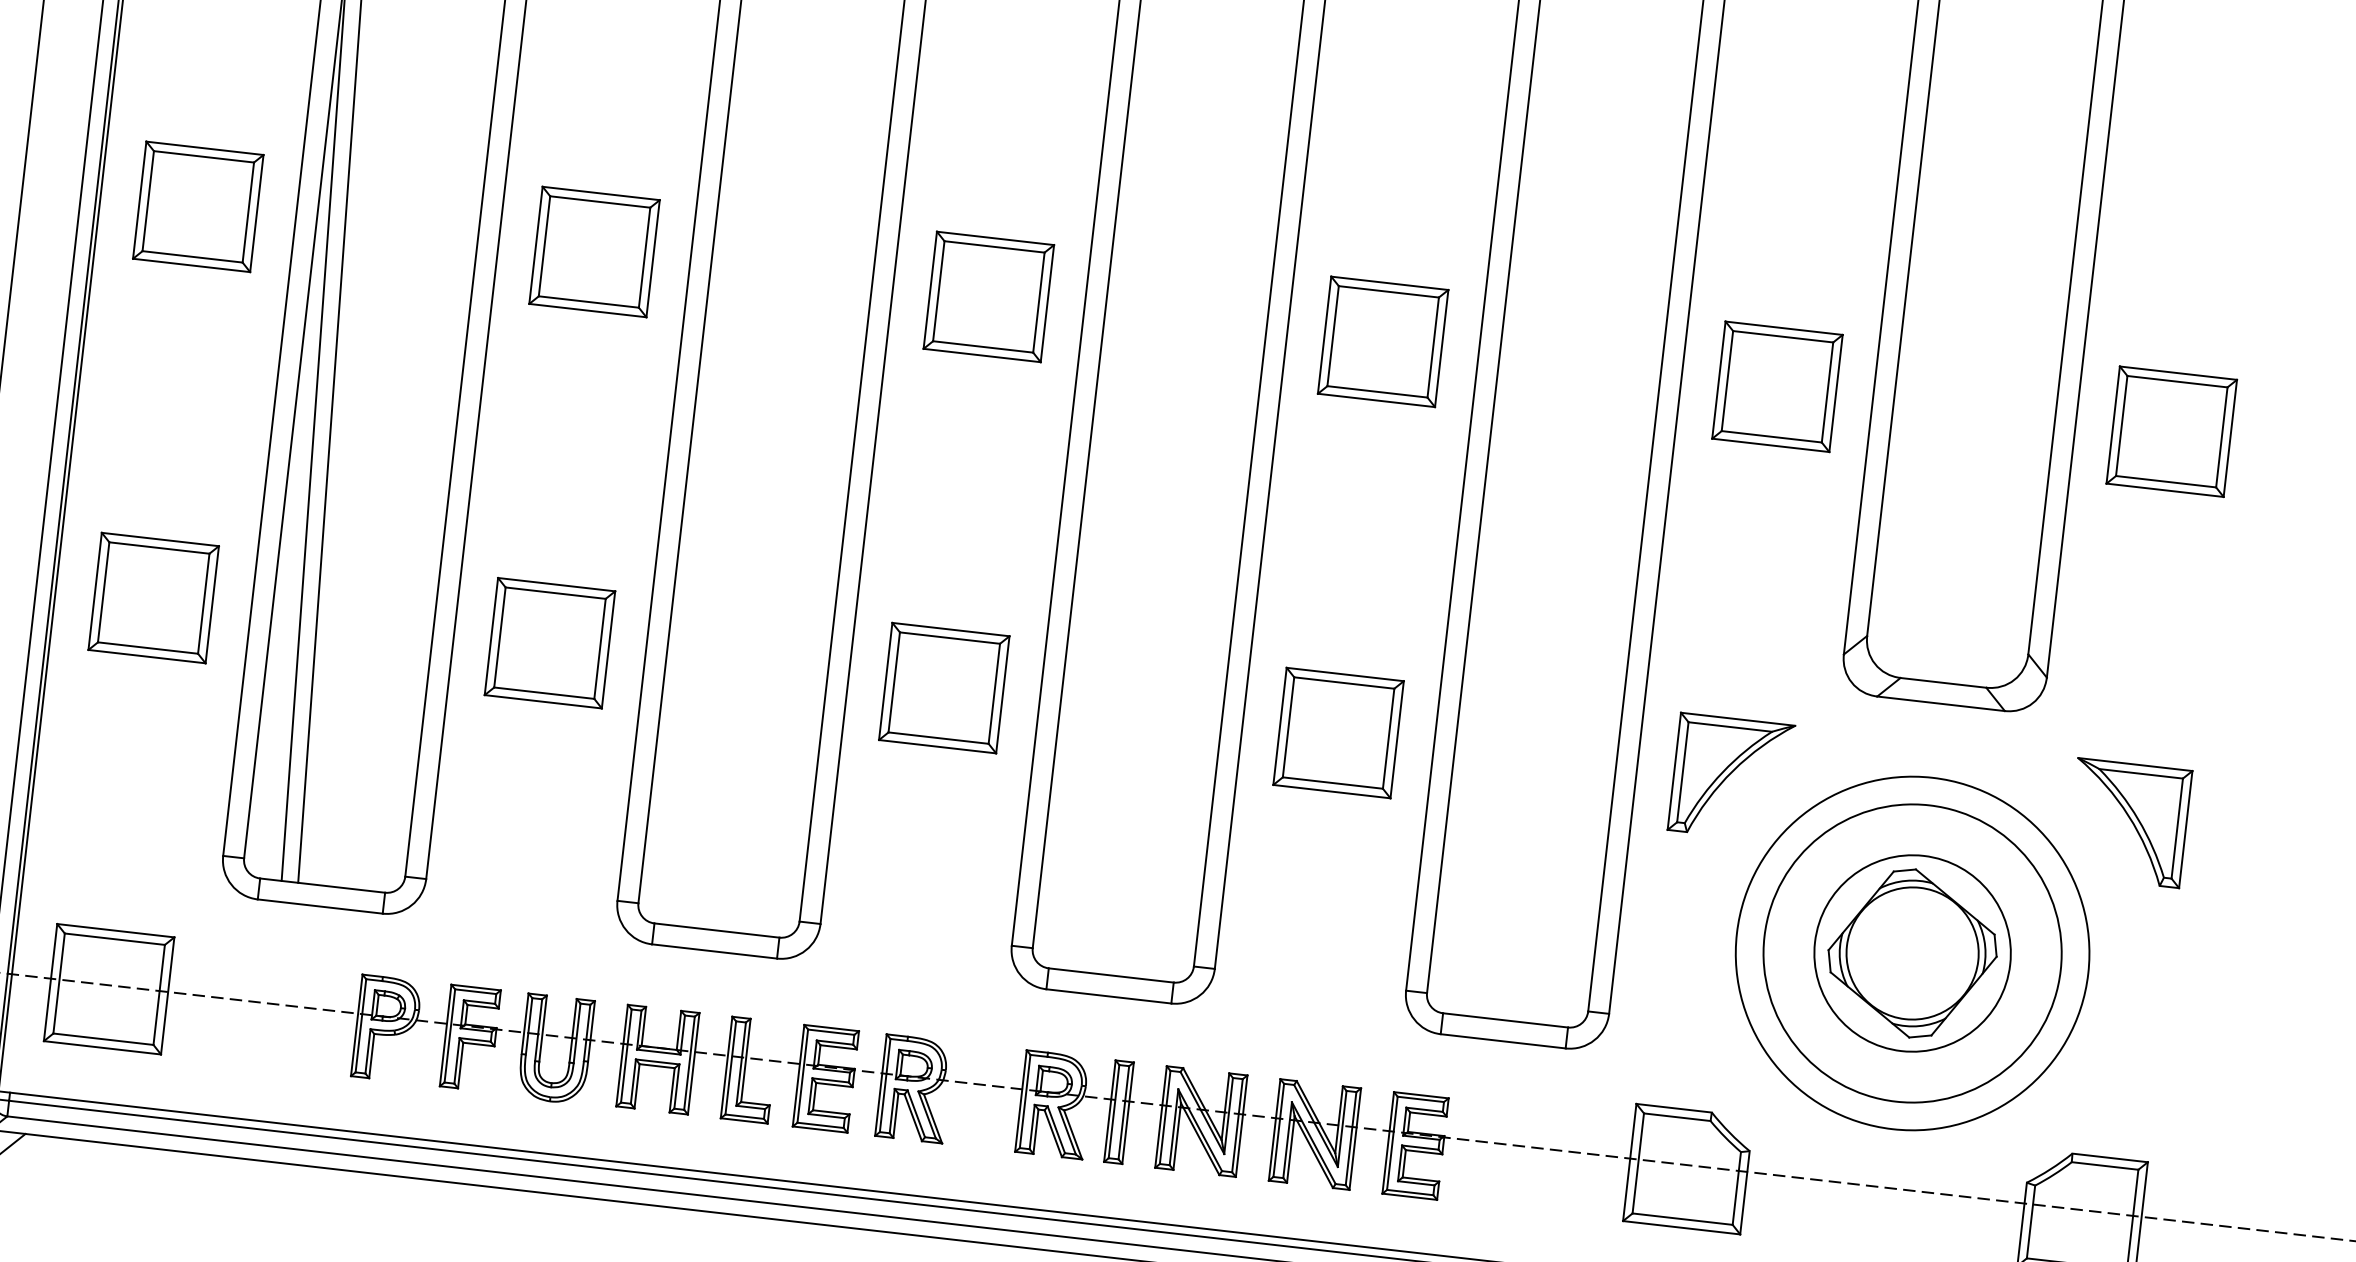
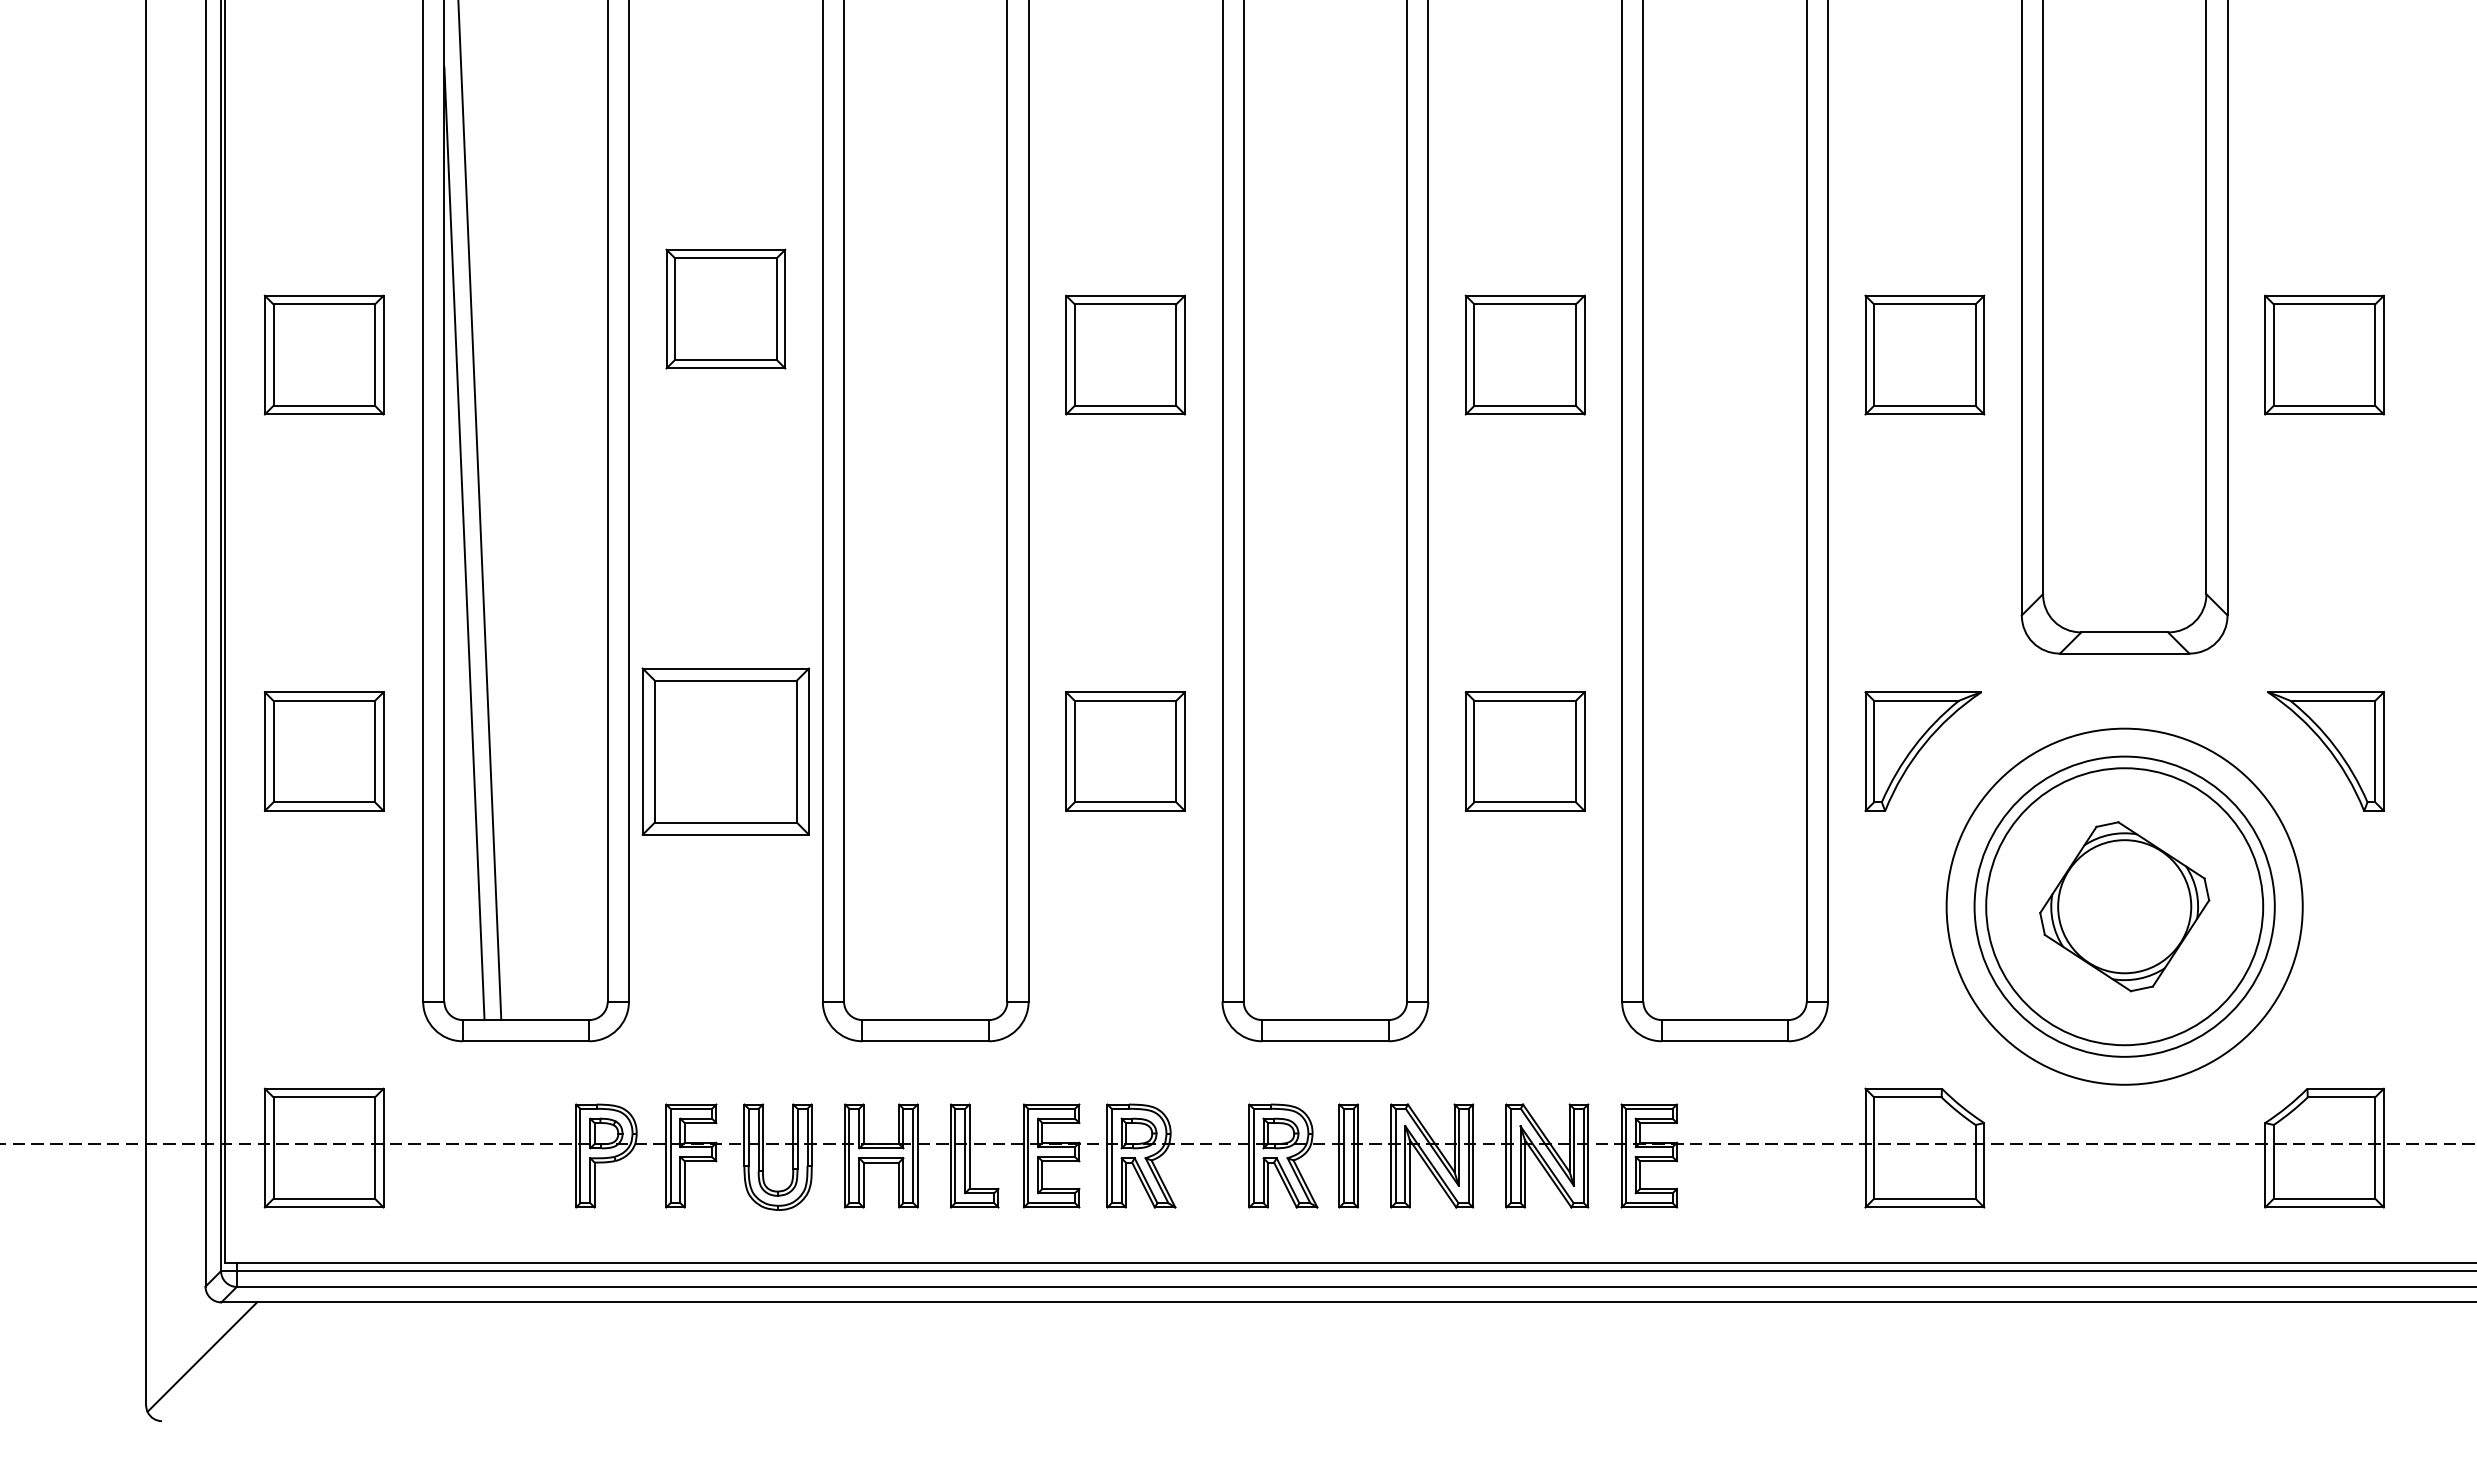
part: (594, 251) -> (725, 308), moved
part: (549, 643) -> (725, 751), size x1.4
circle: (1912, 953) -> (2124, 906), size x1.4

